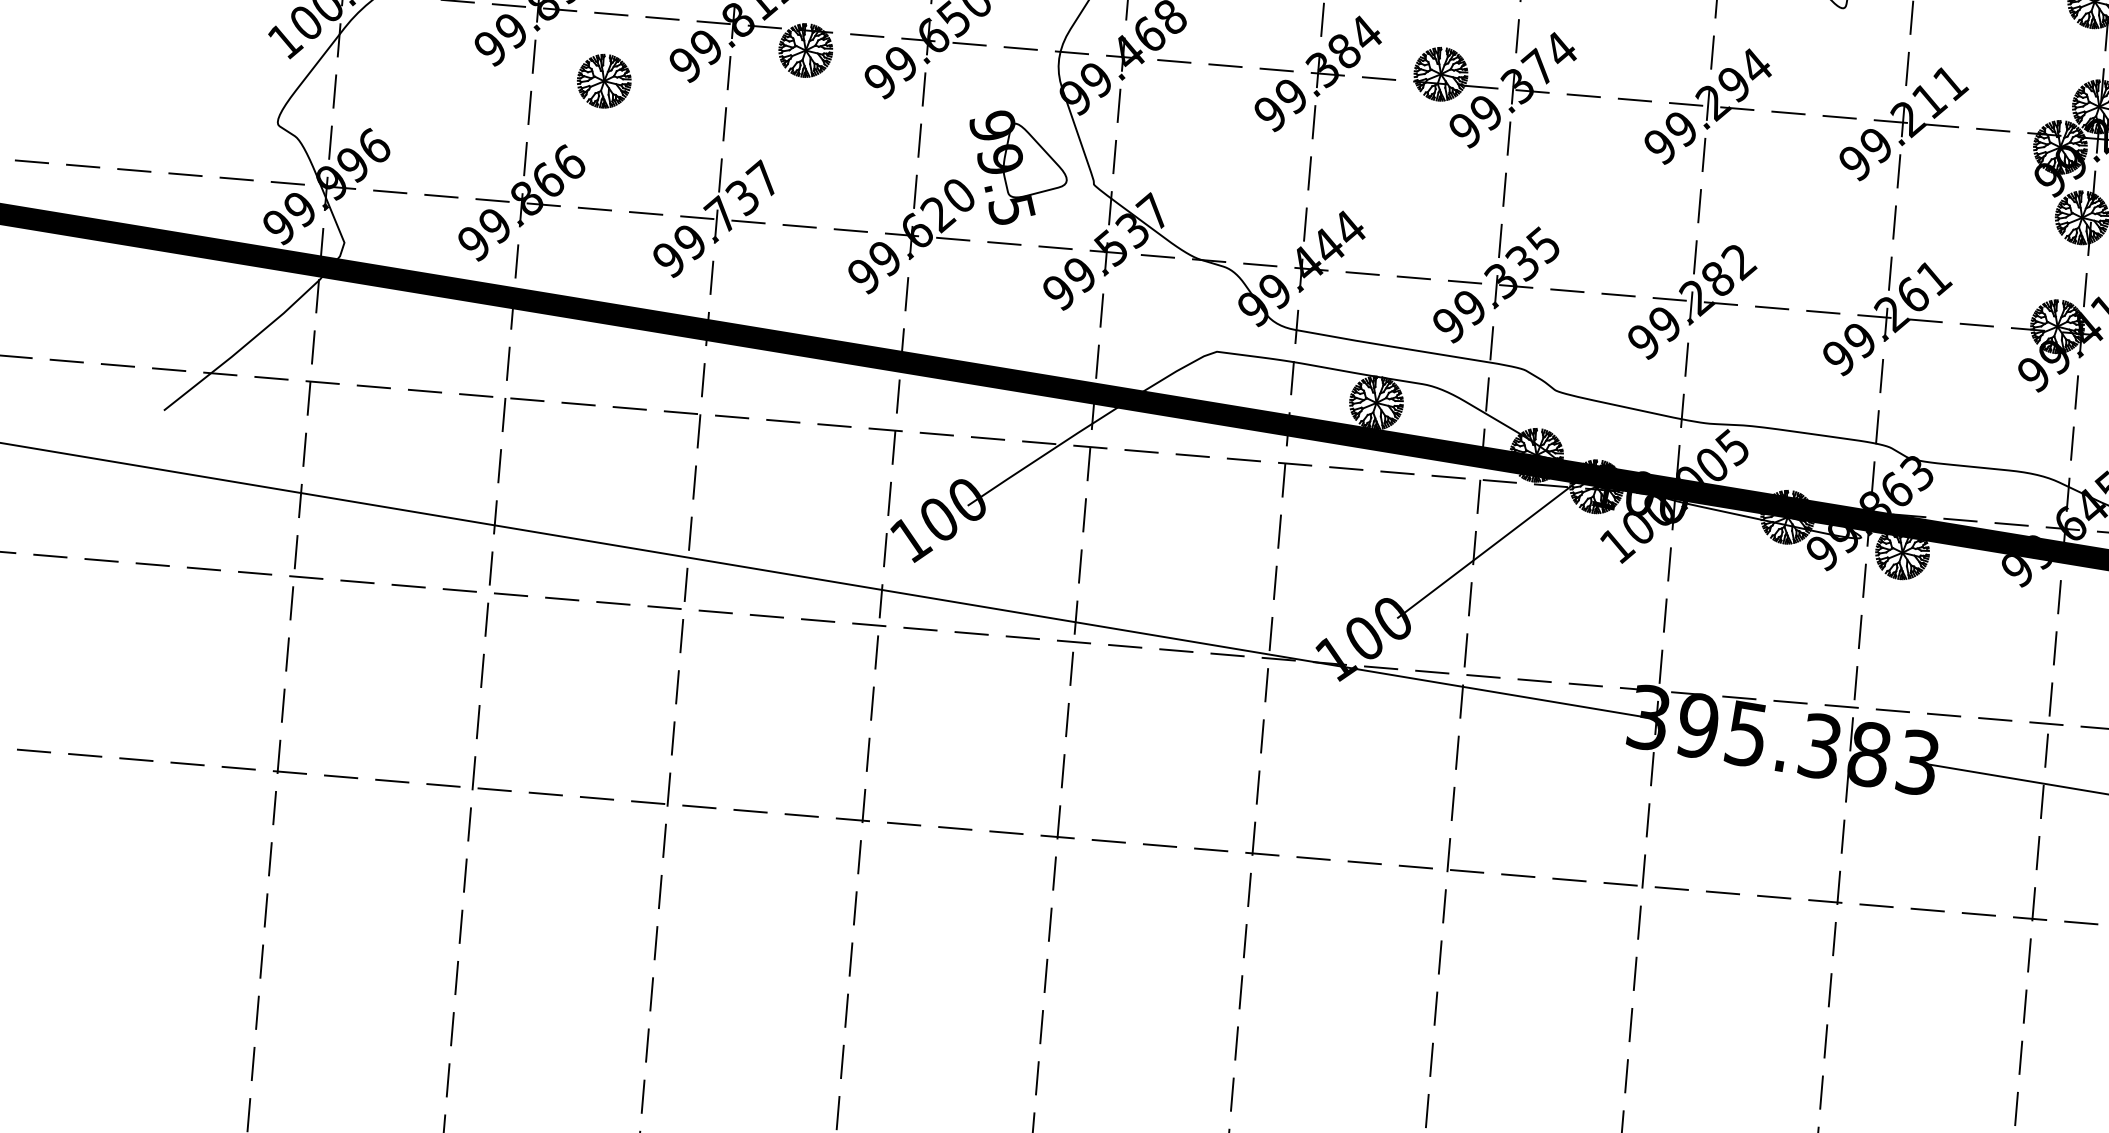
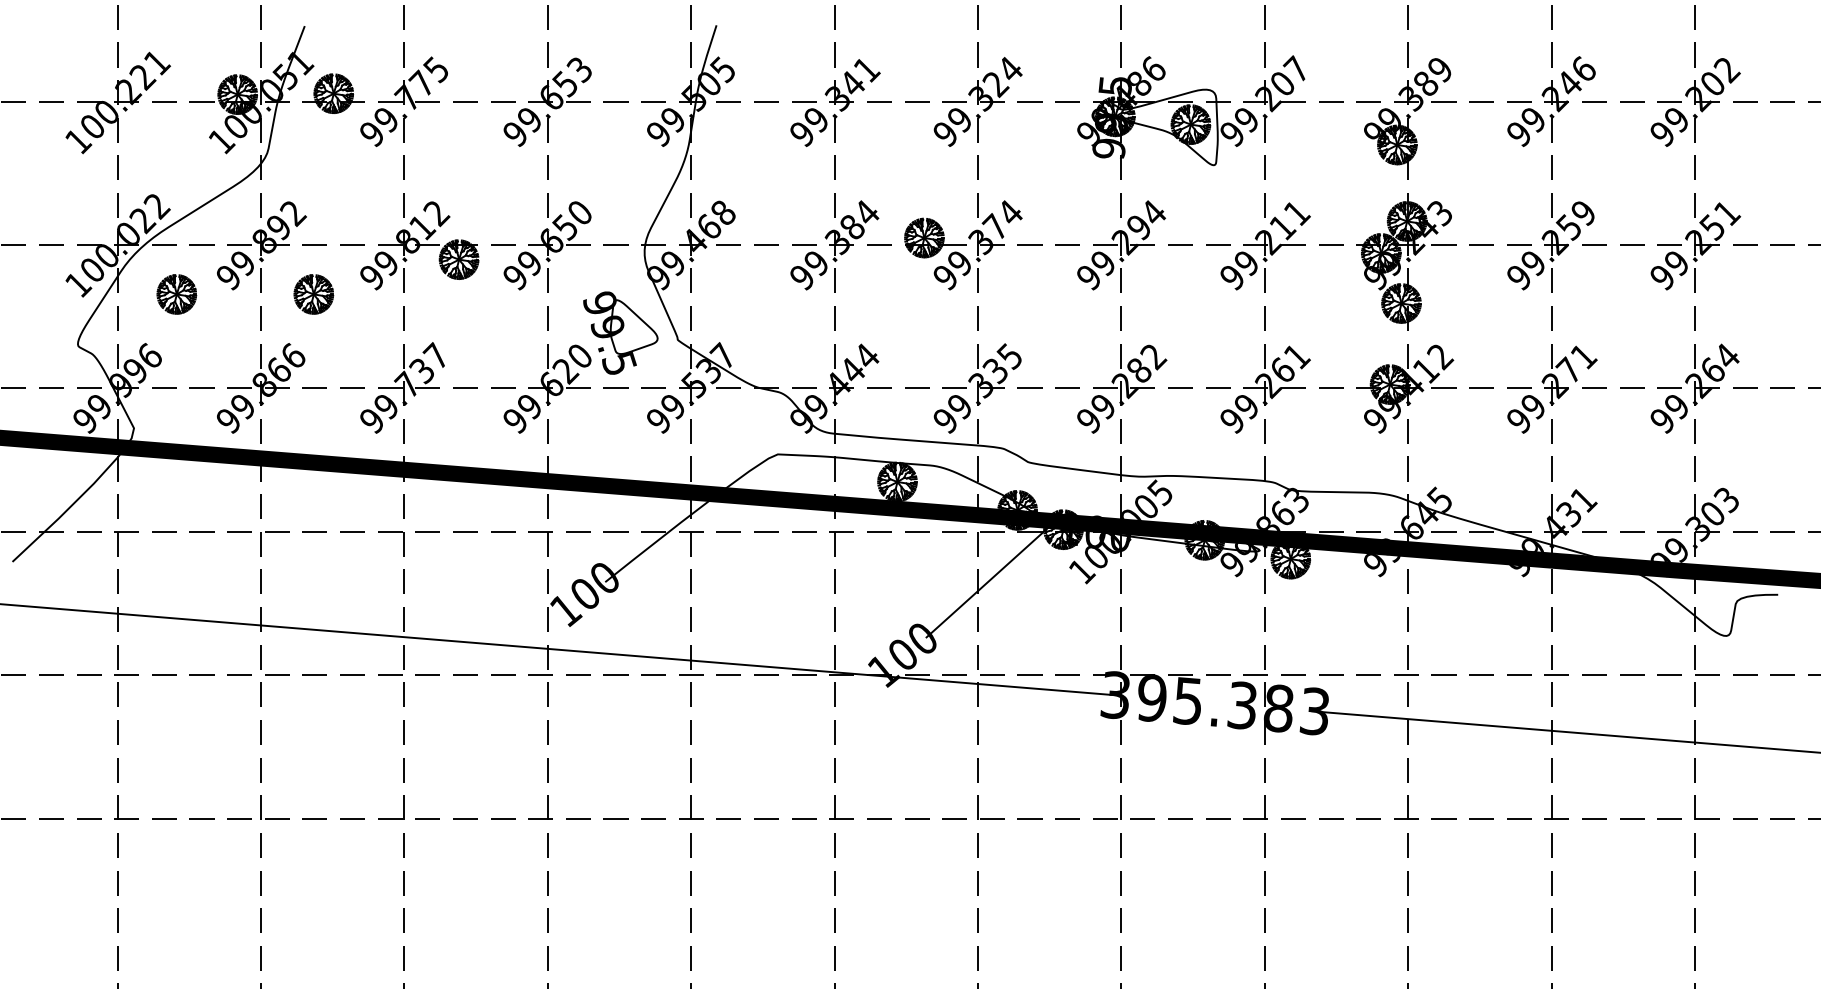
part: (417, 65) -> (176, 294), added

